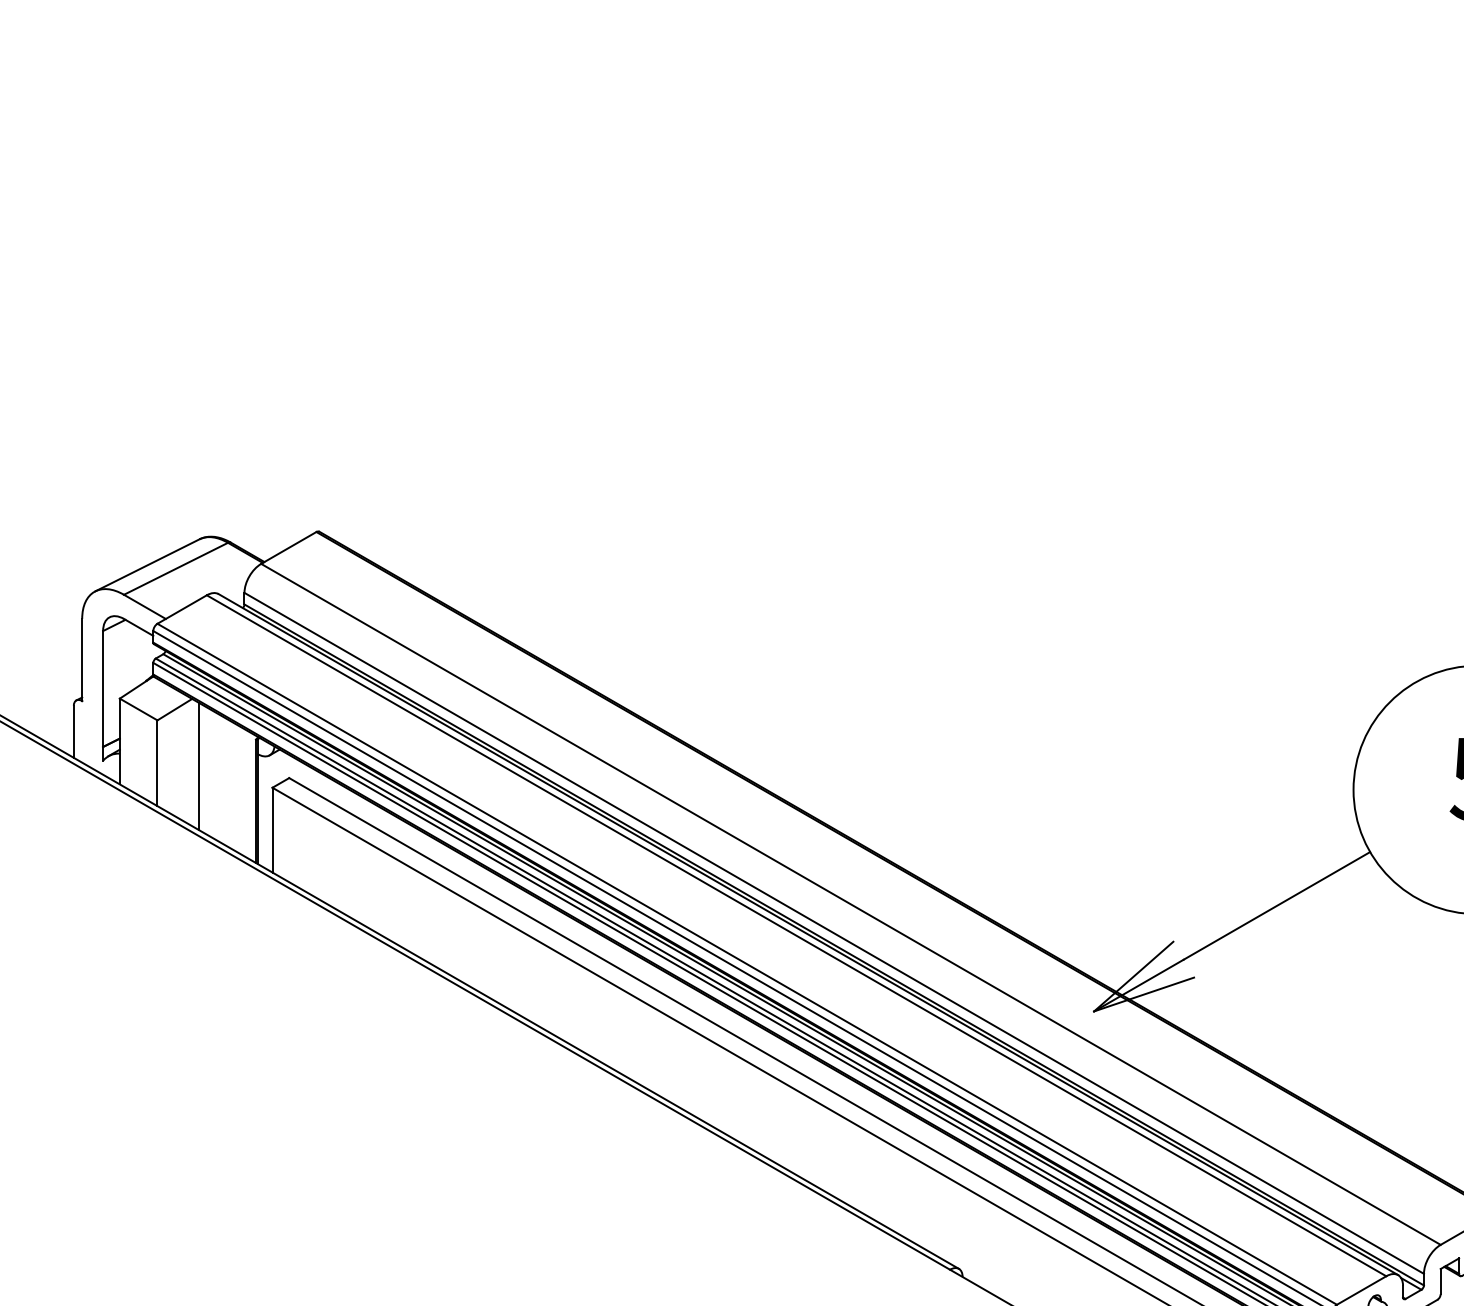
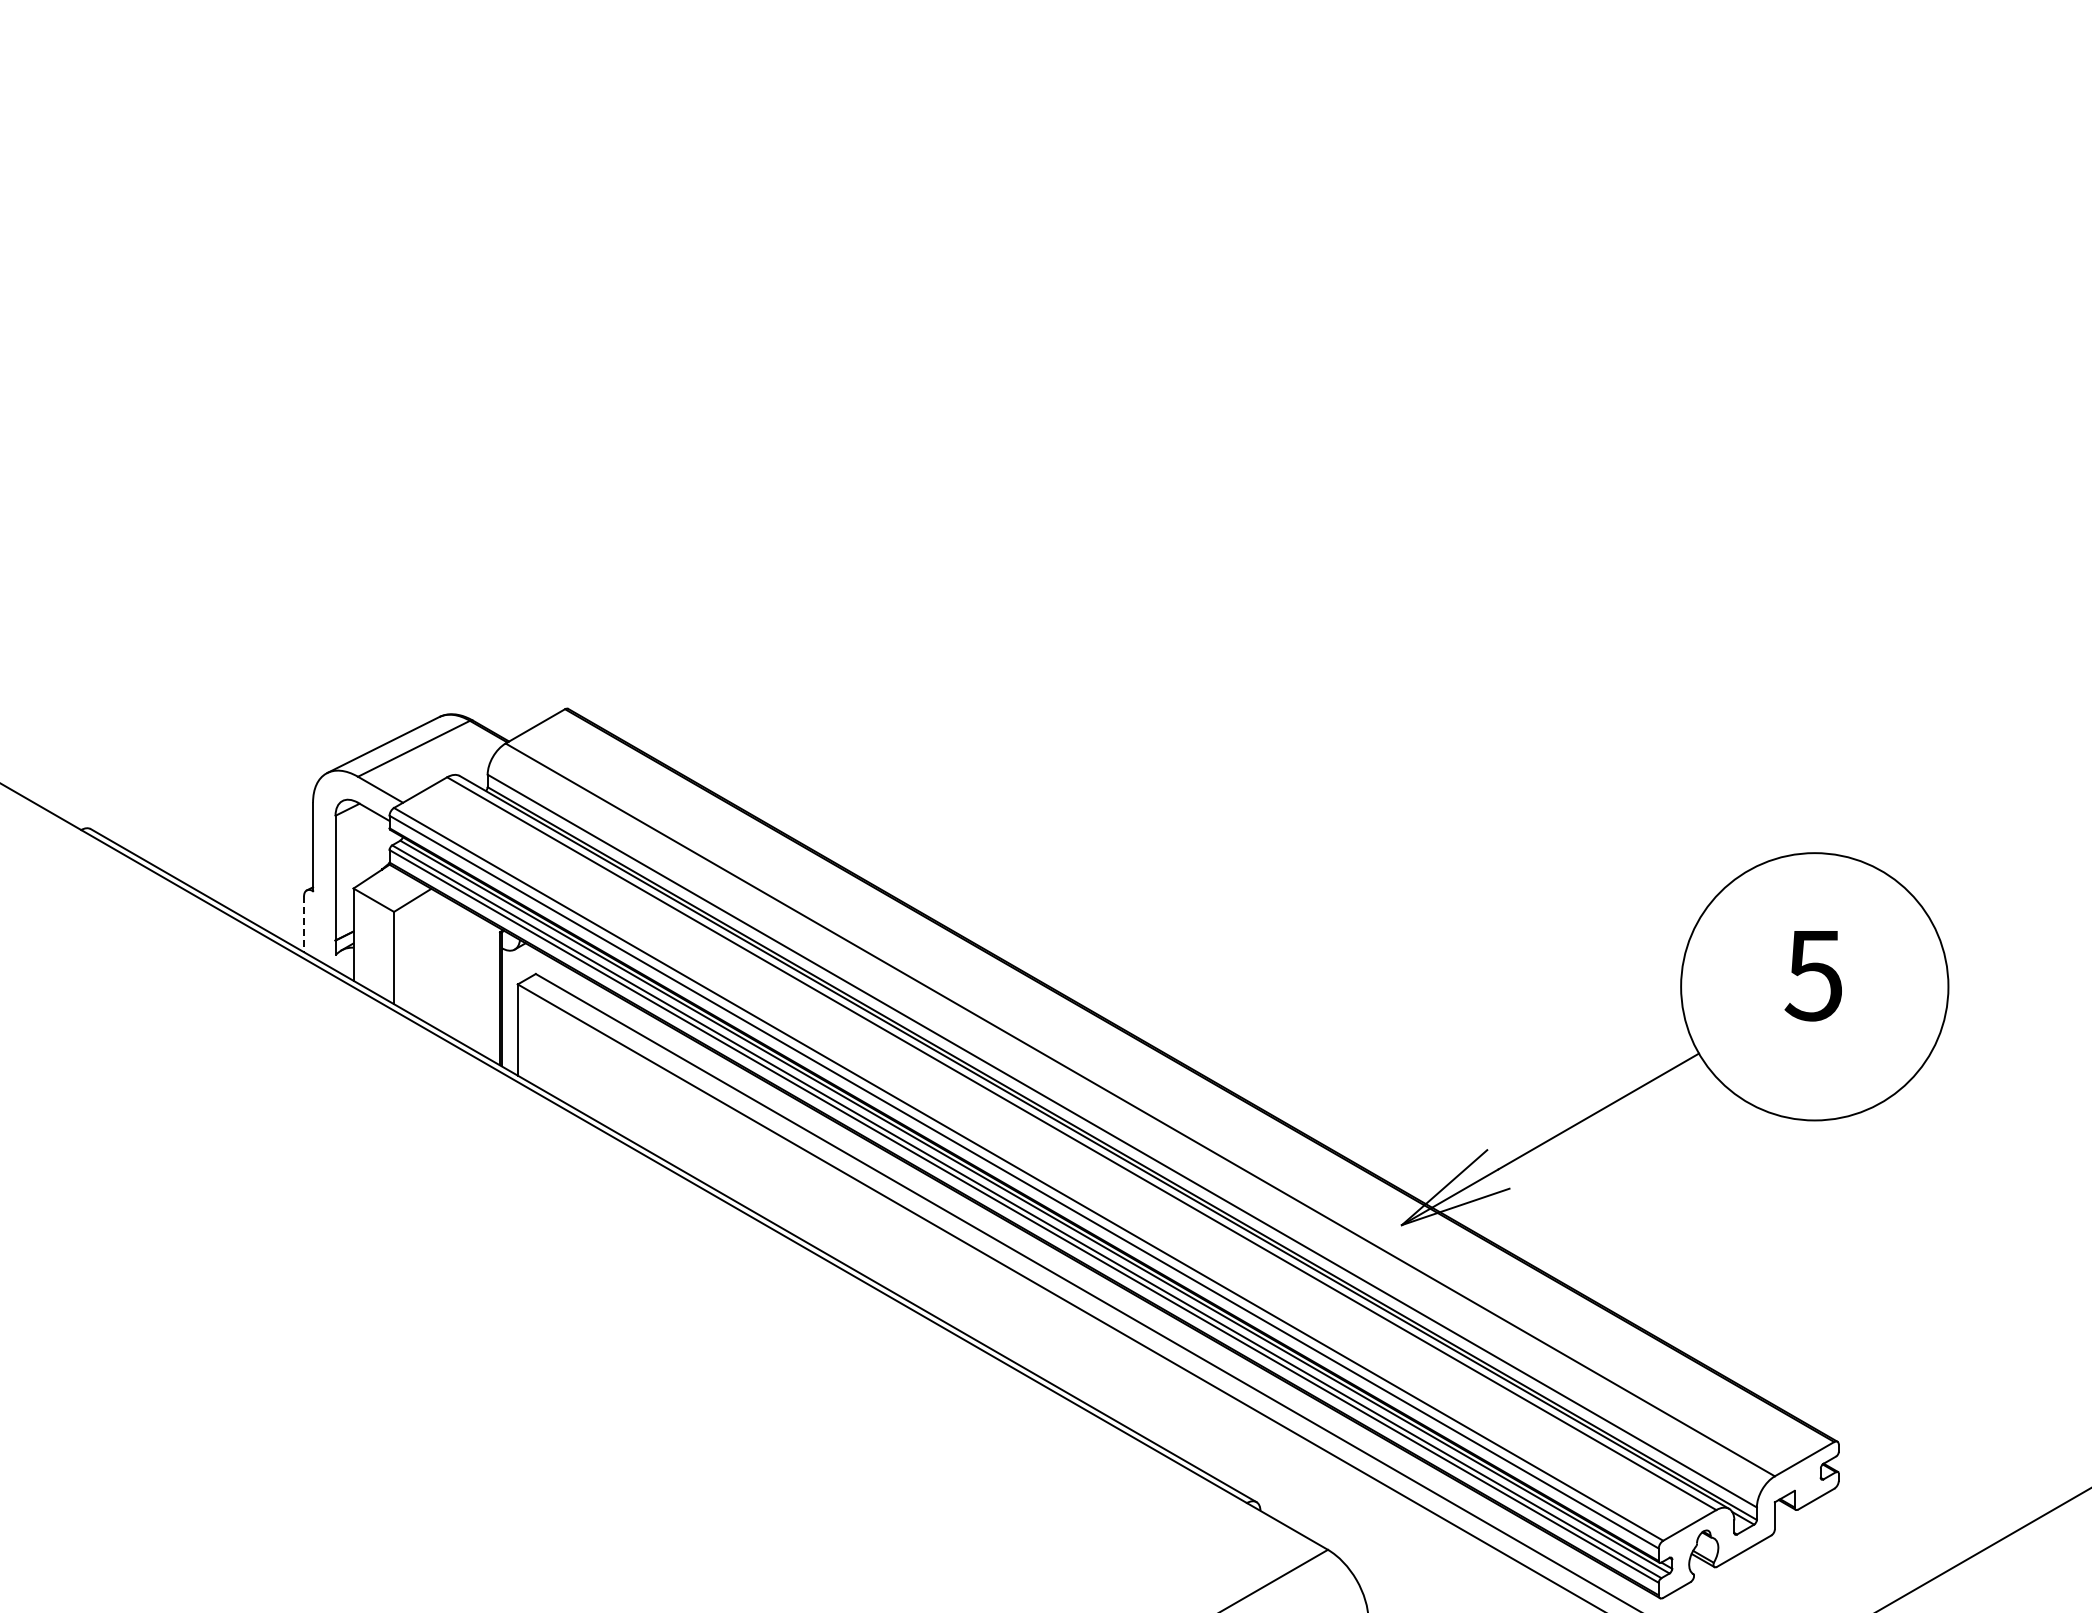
line: (74, 732) -> (304, 924), solid -> dashed
line: (199, 766) -> (439, 961), removed

